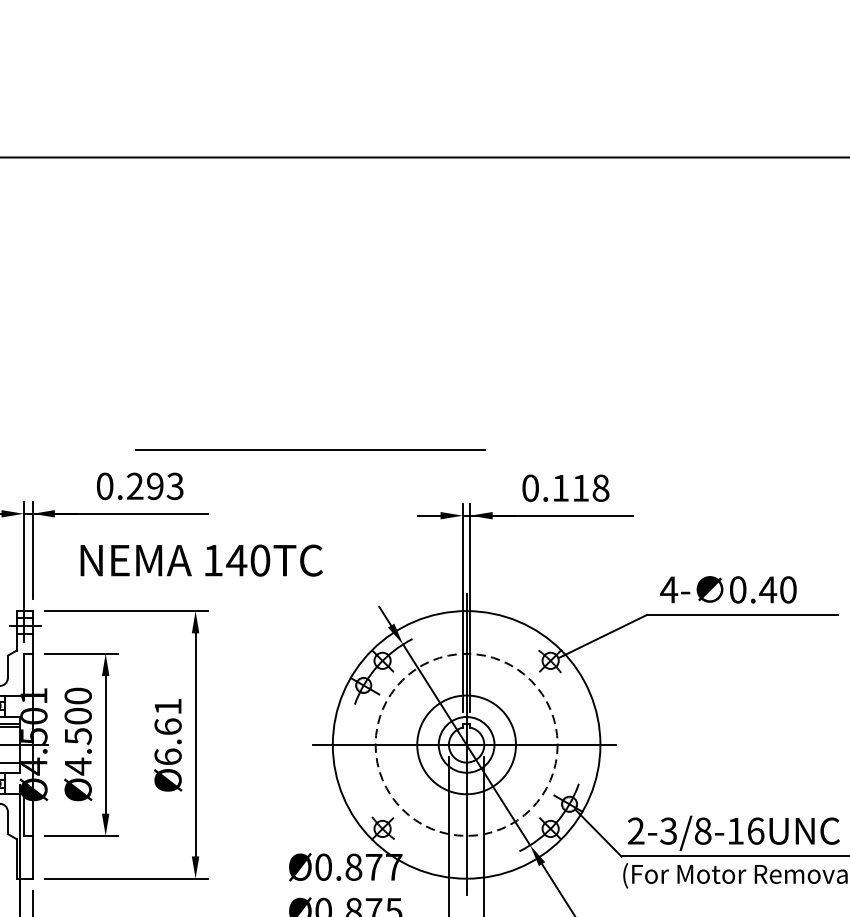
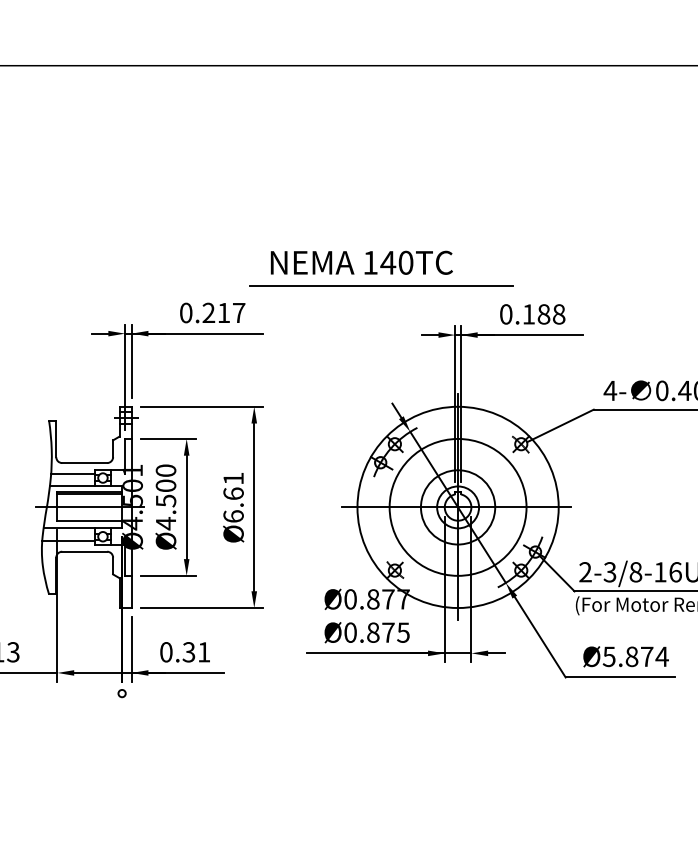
line: (310, 449) -> (381, 285), moved
text: (165, 485) -> (231, 312), 0.293 -> 0.217
text: (580, 488) -> (543, 314), 0.118 -> 0.188
text: (201, 560) -> (361, 262), moved
circle: (465, 743) -> (457, 506), dashed -> solid

